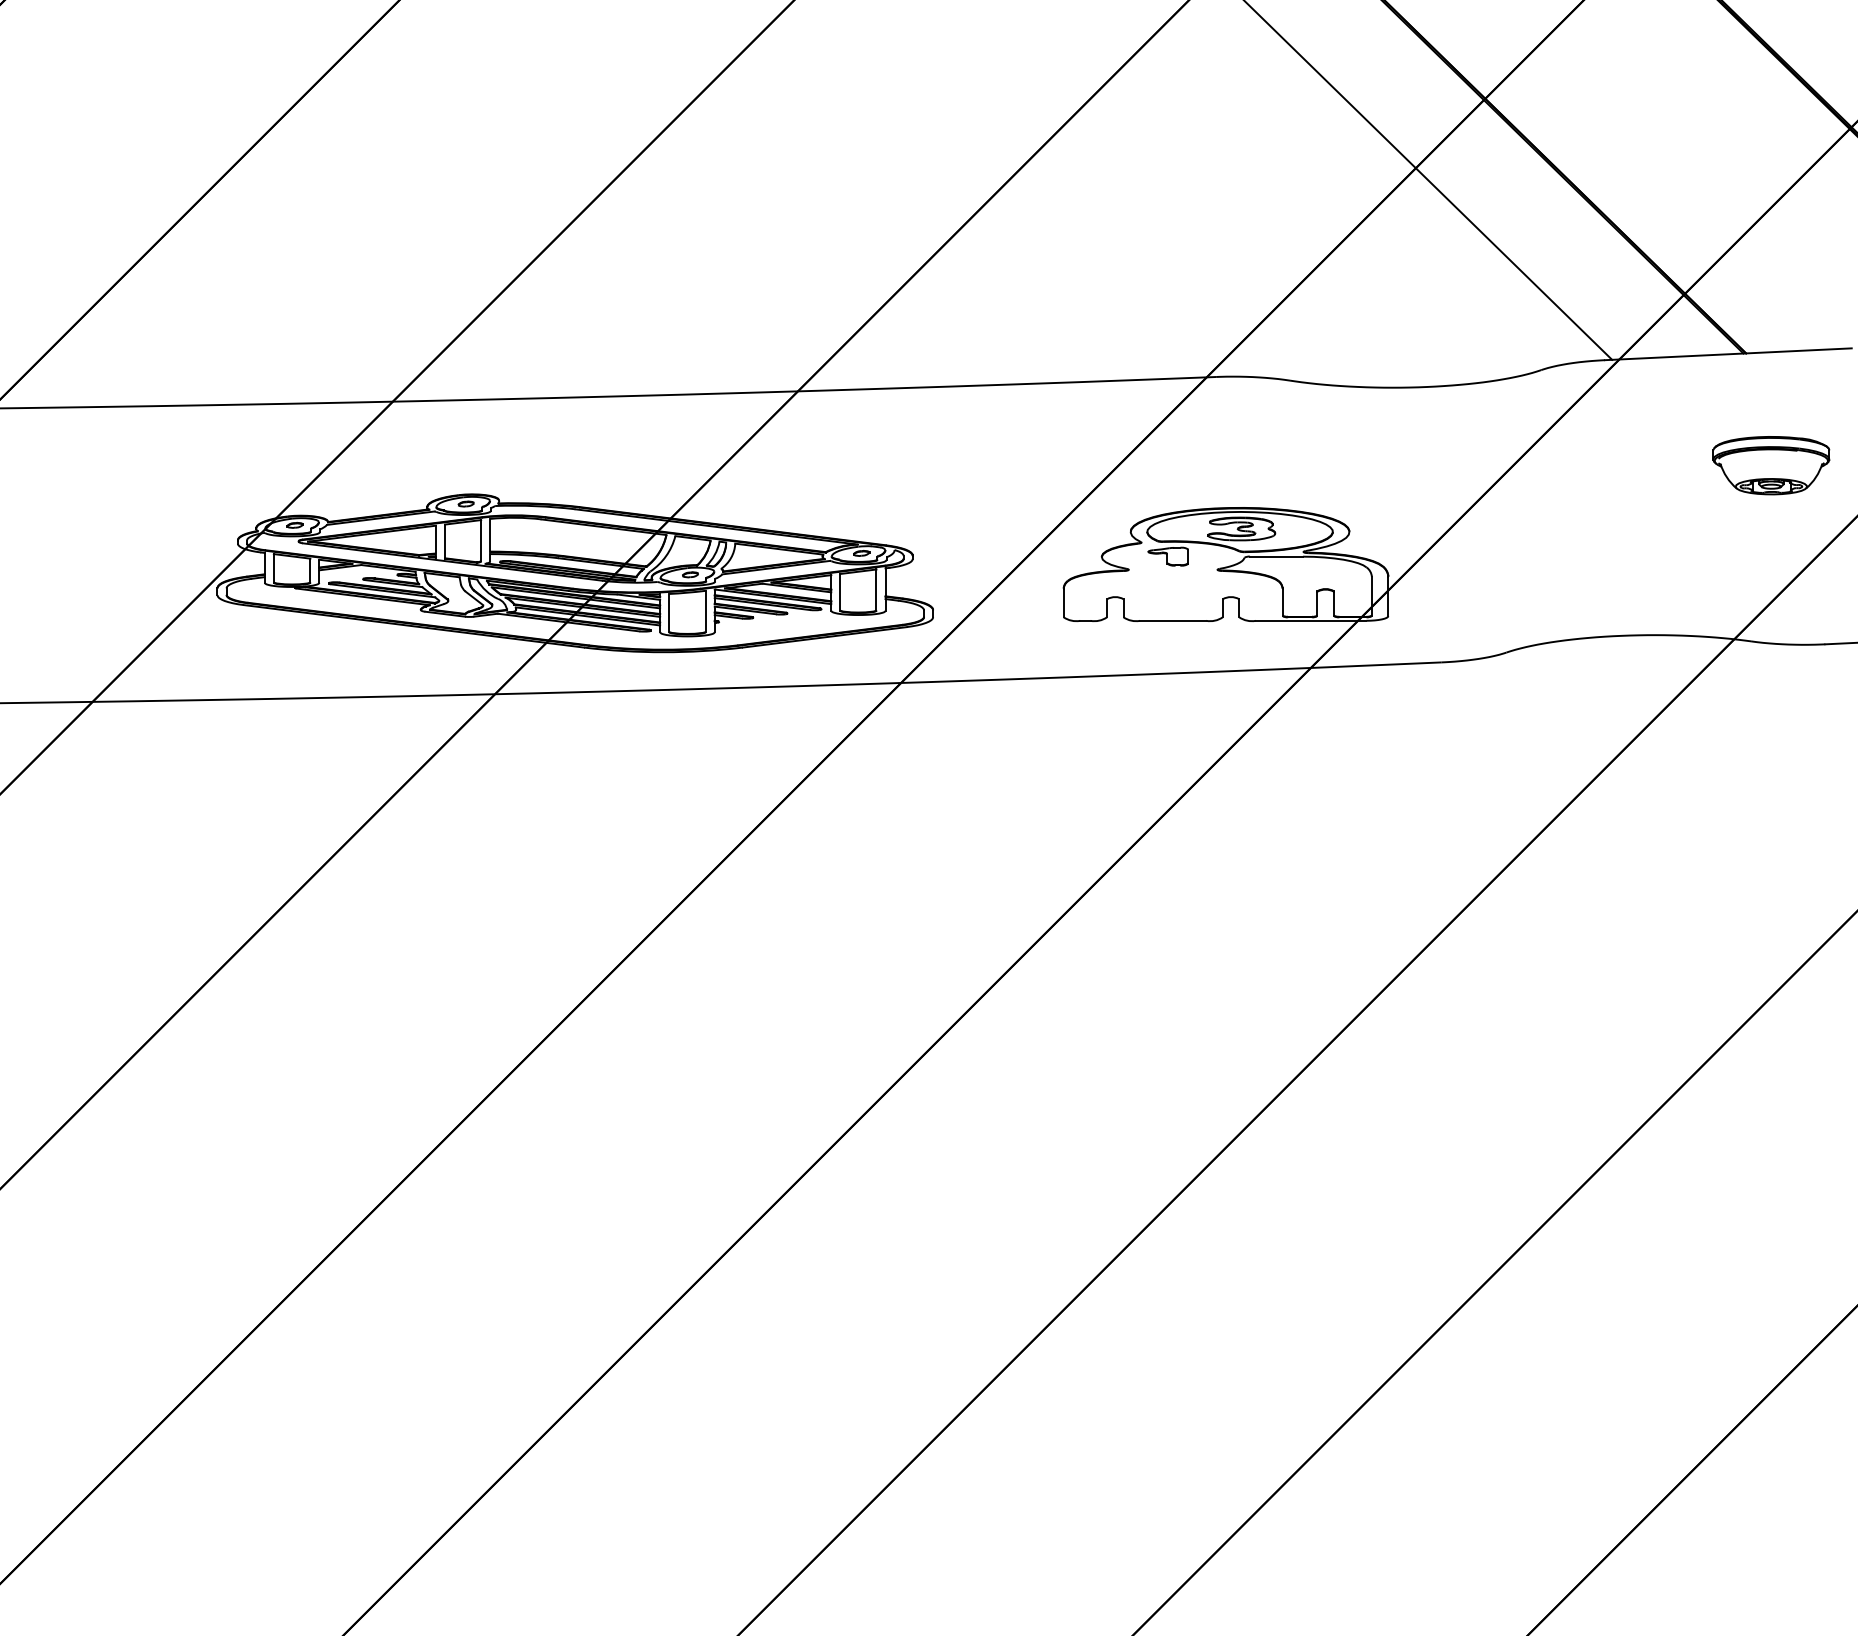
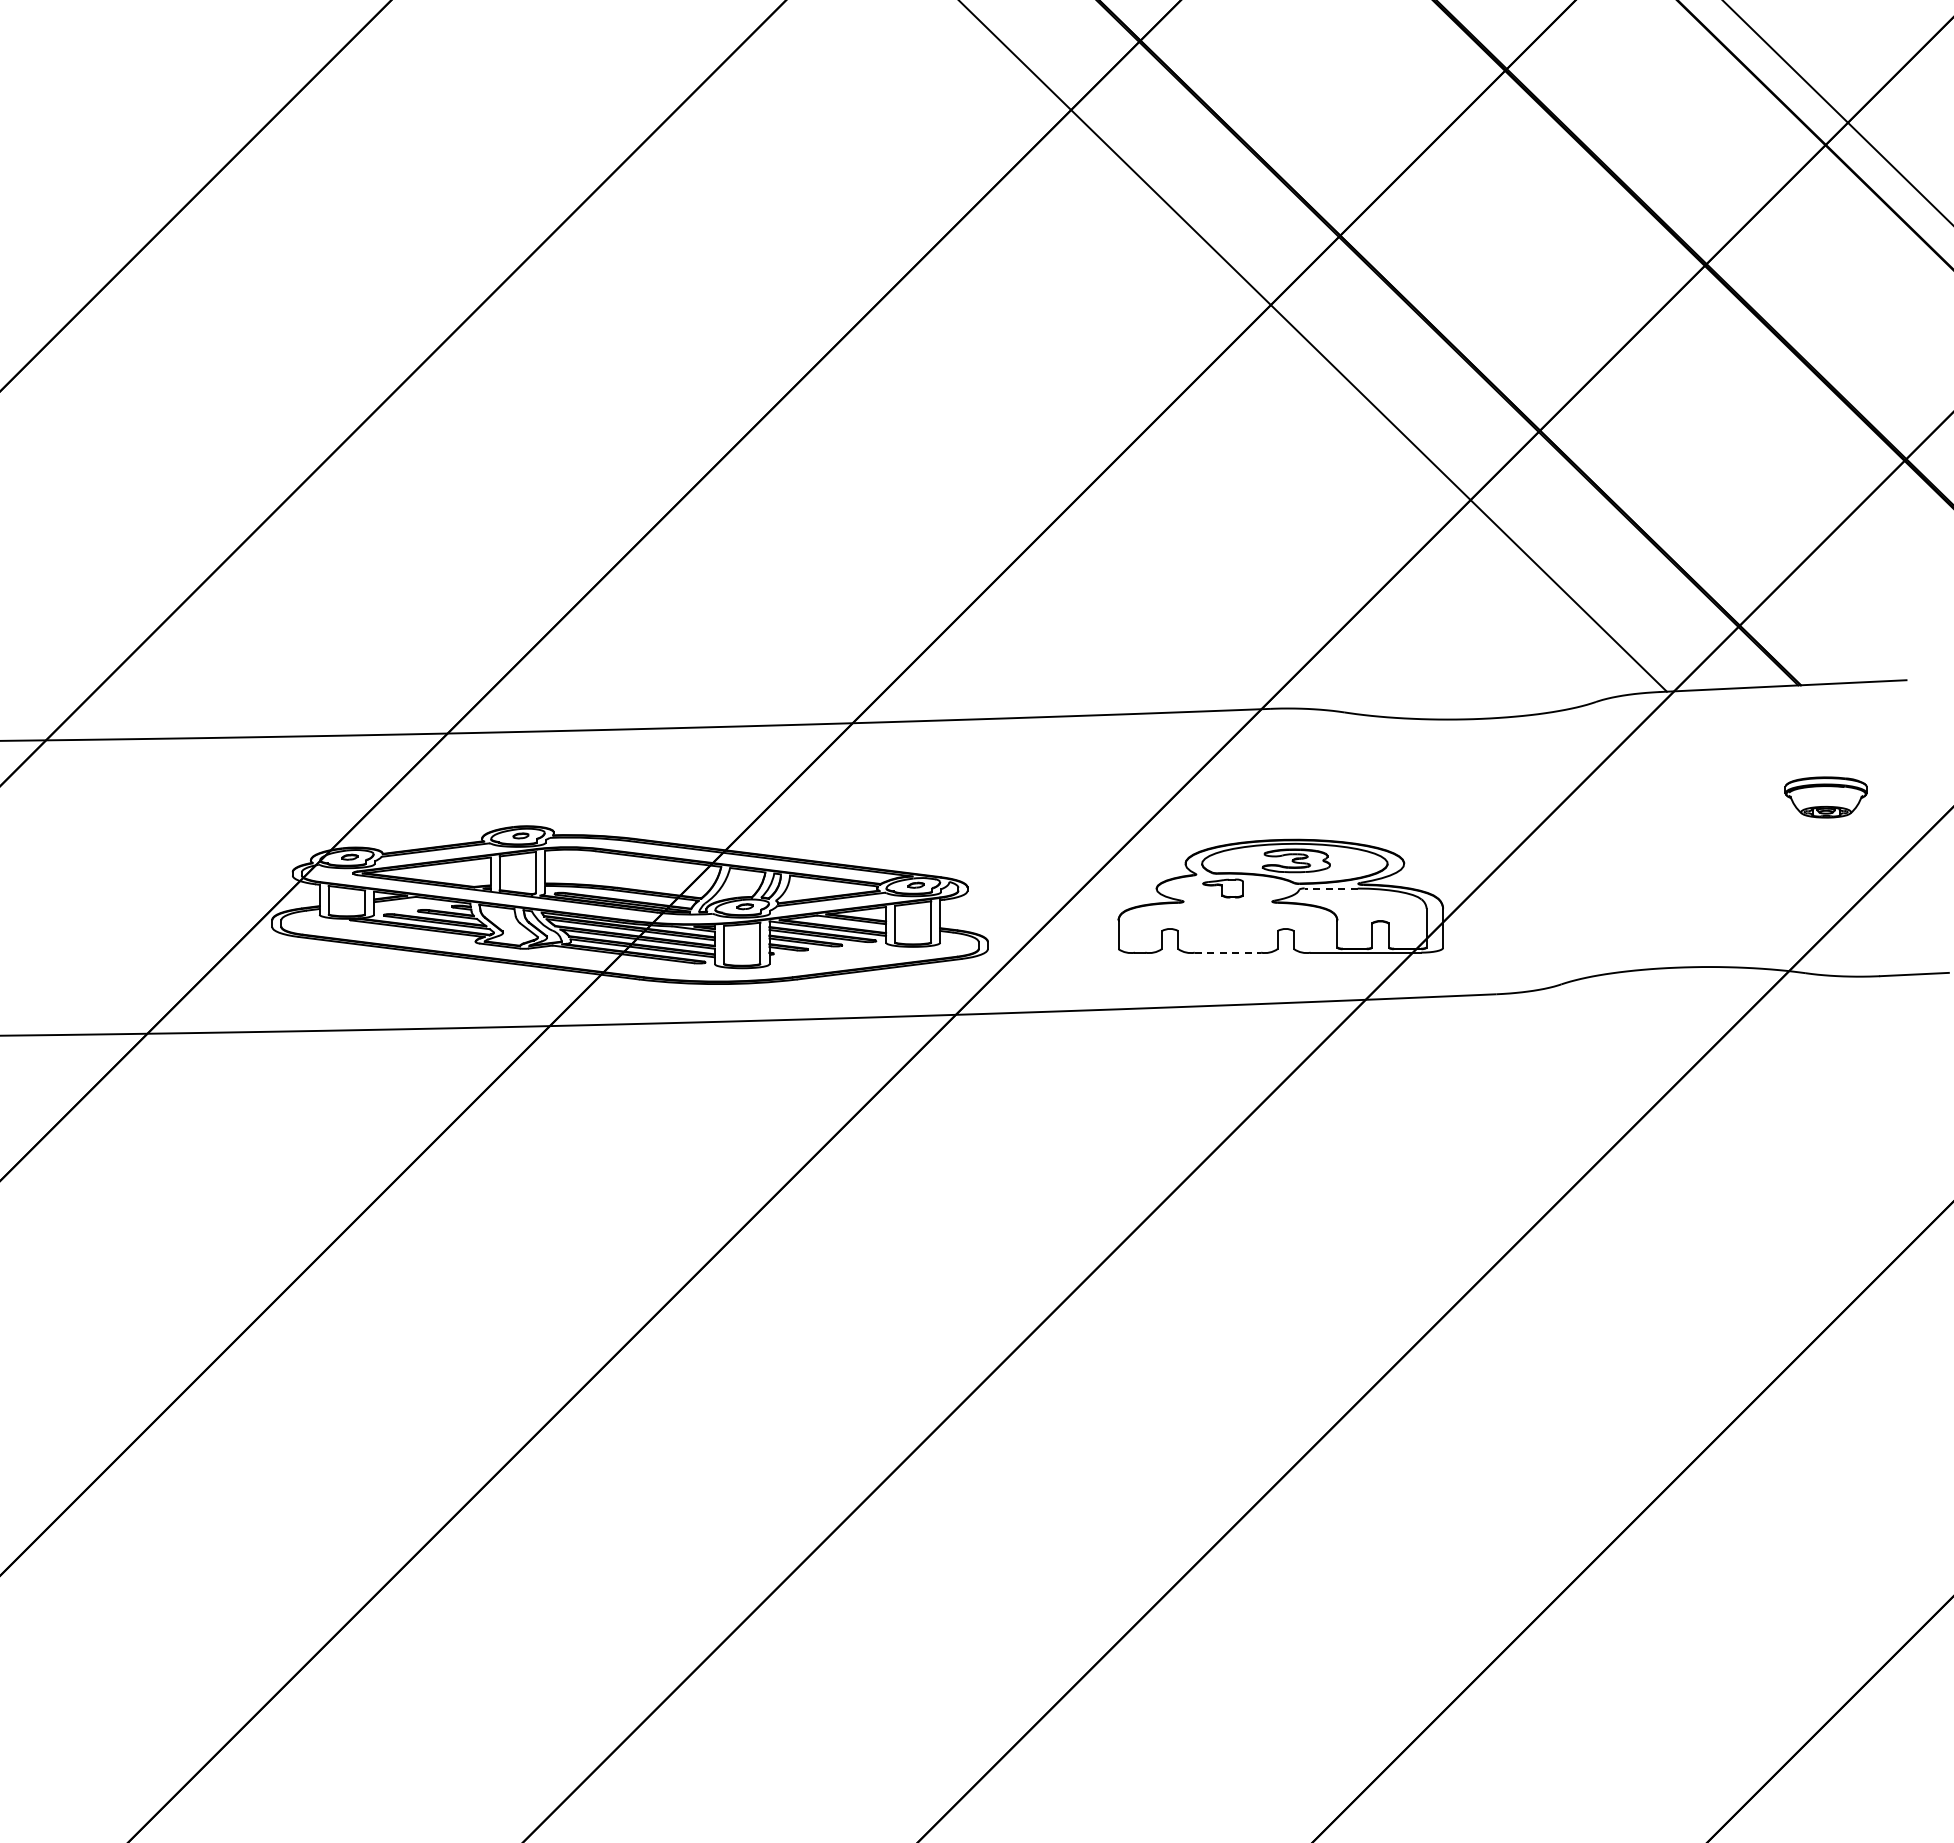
part: (1770, 465) -> (1825, 797), size x0.7
line: (1276, 556) -> (1331, 888), solid -> dashed
line: (1173, 620) -> (1228, 952), solid -> dashed

